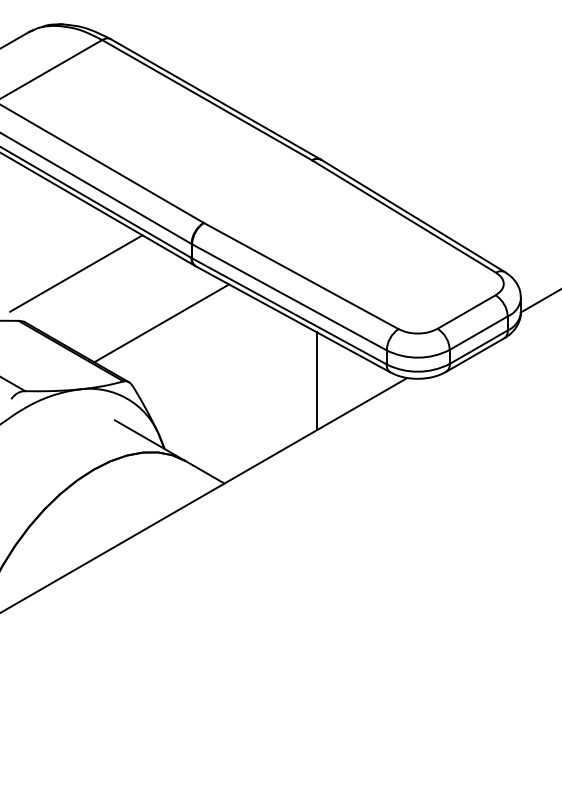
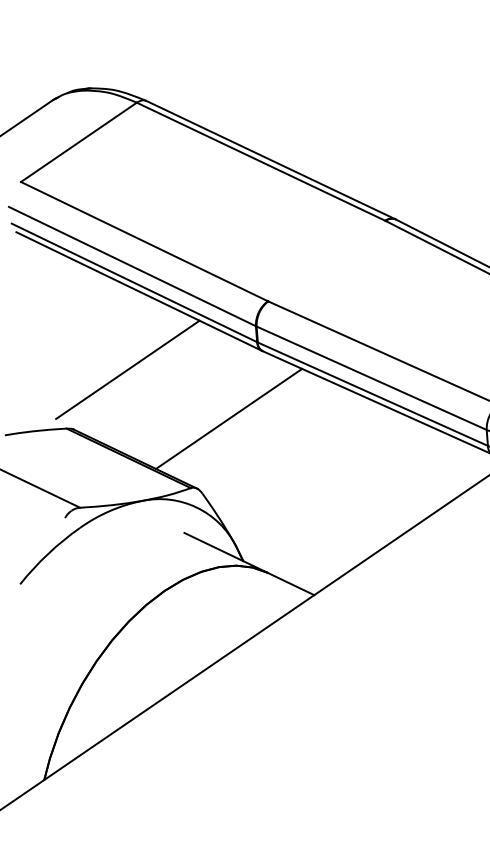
line: (317, 381) -> (410, 471), removed

